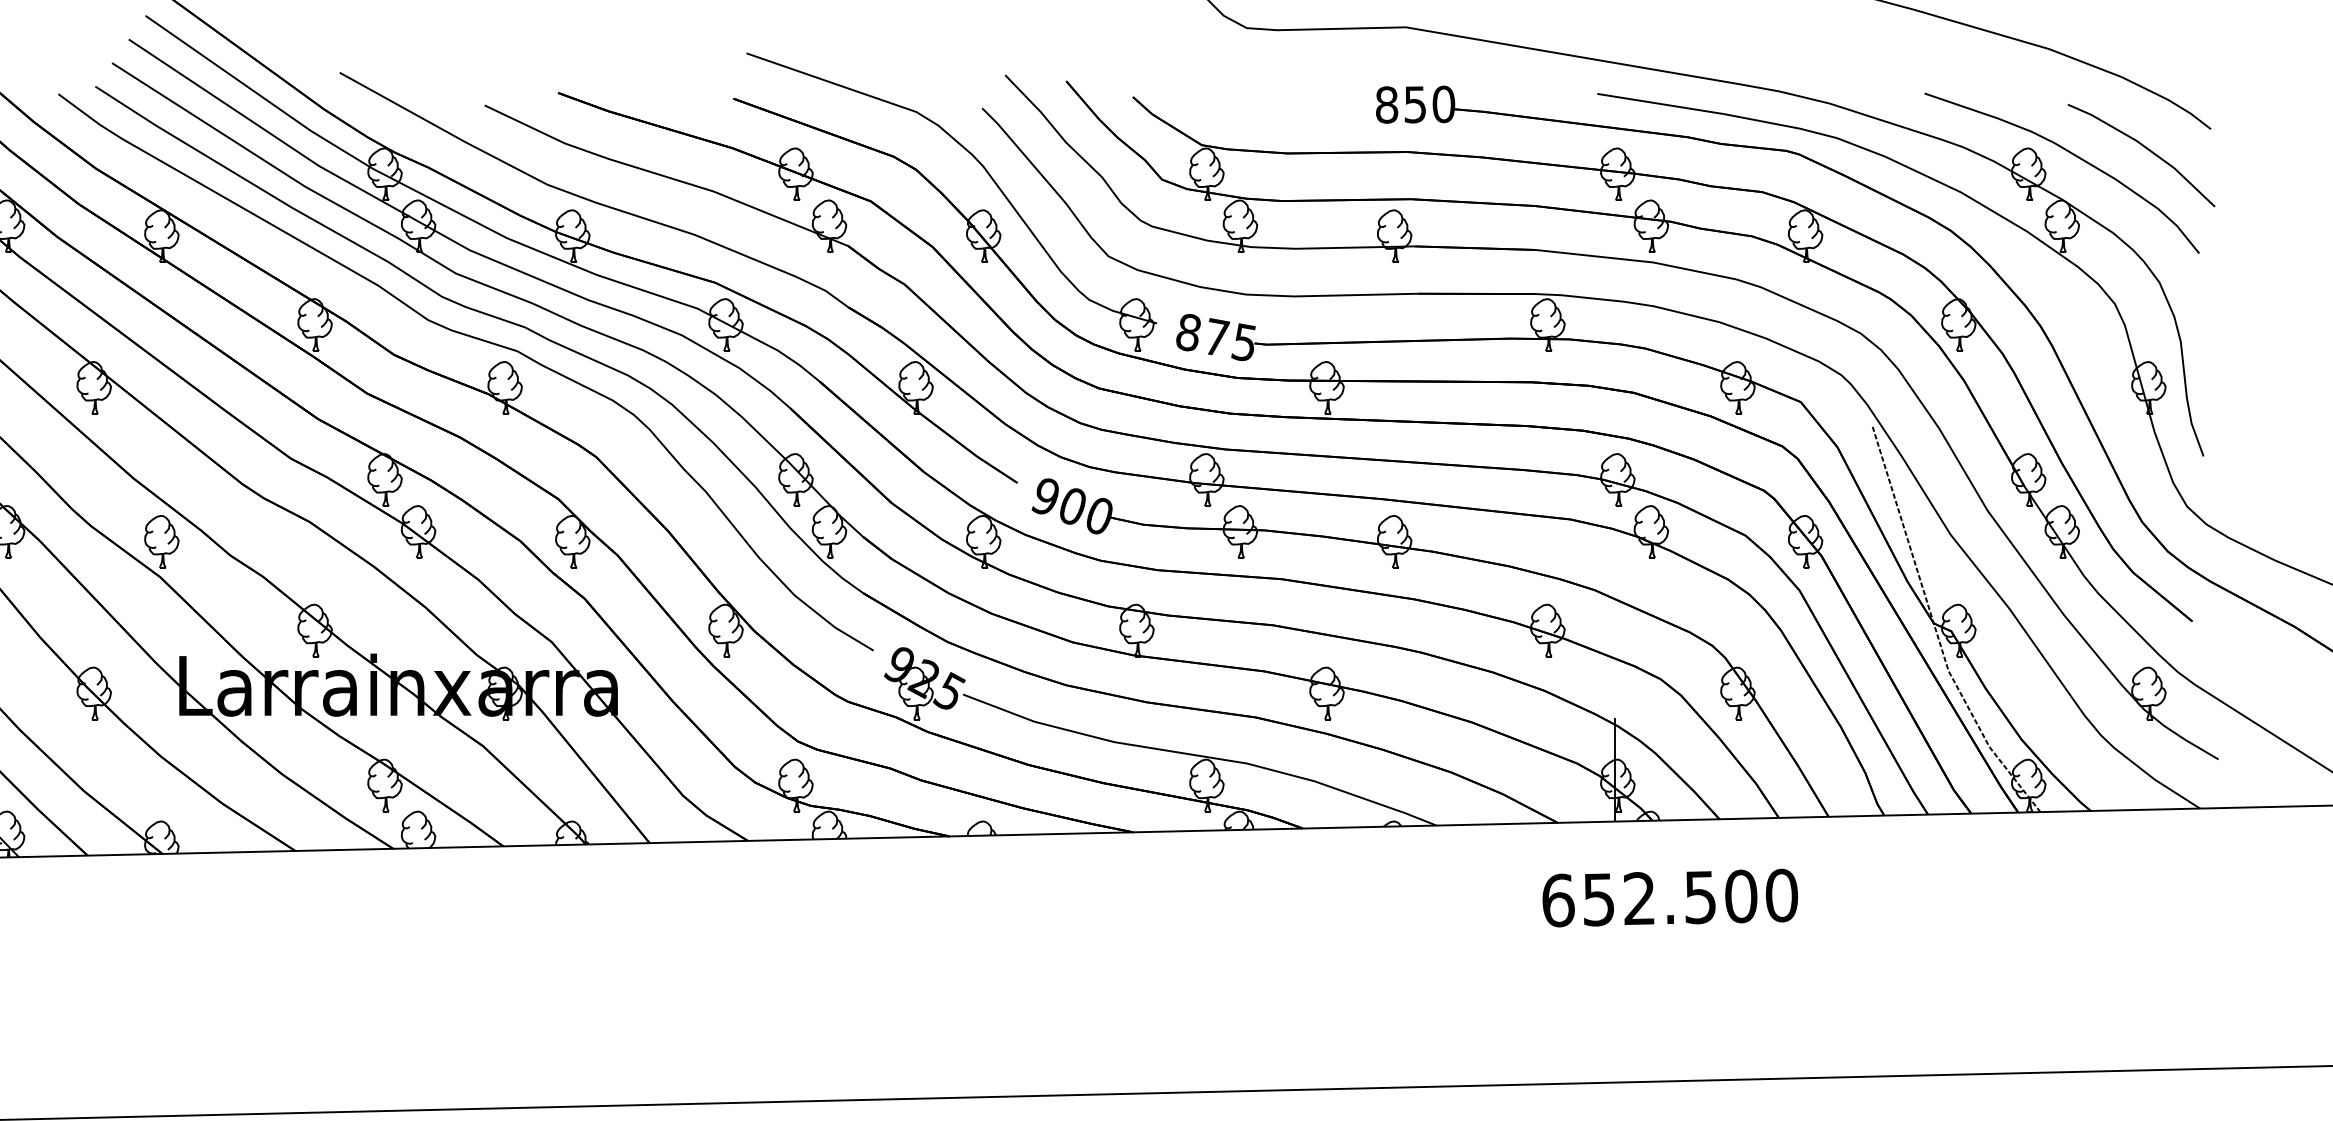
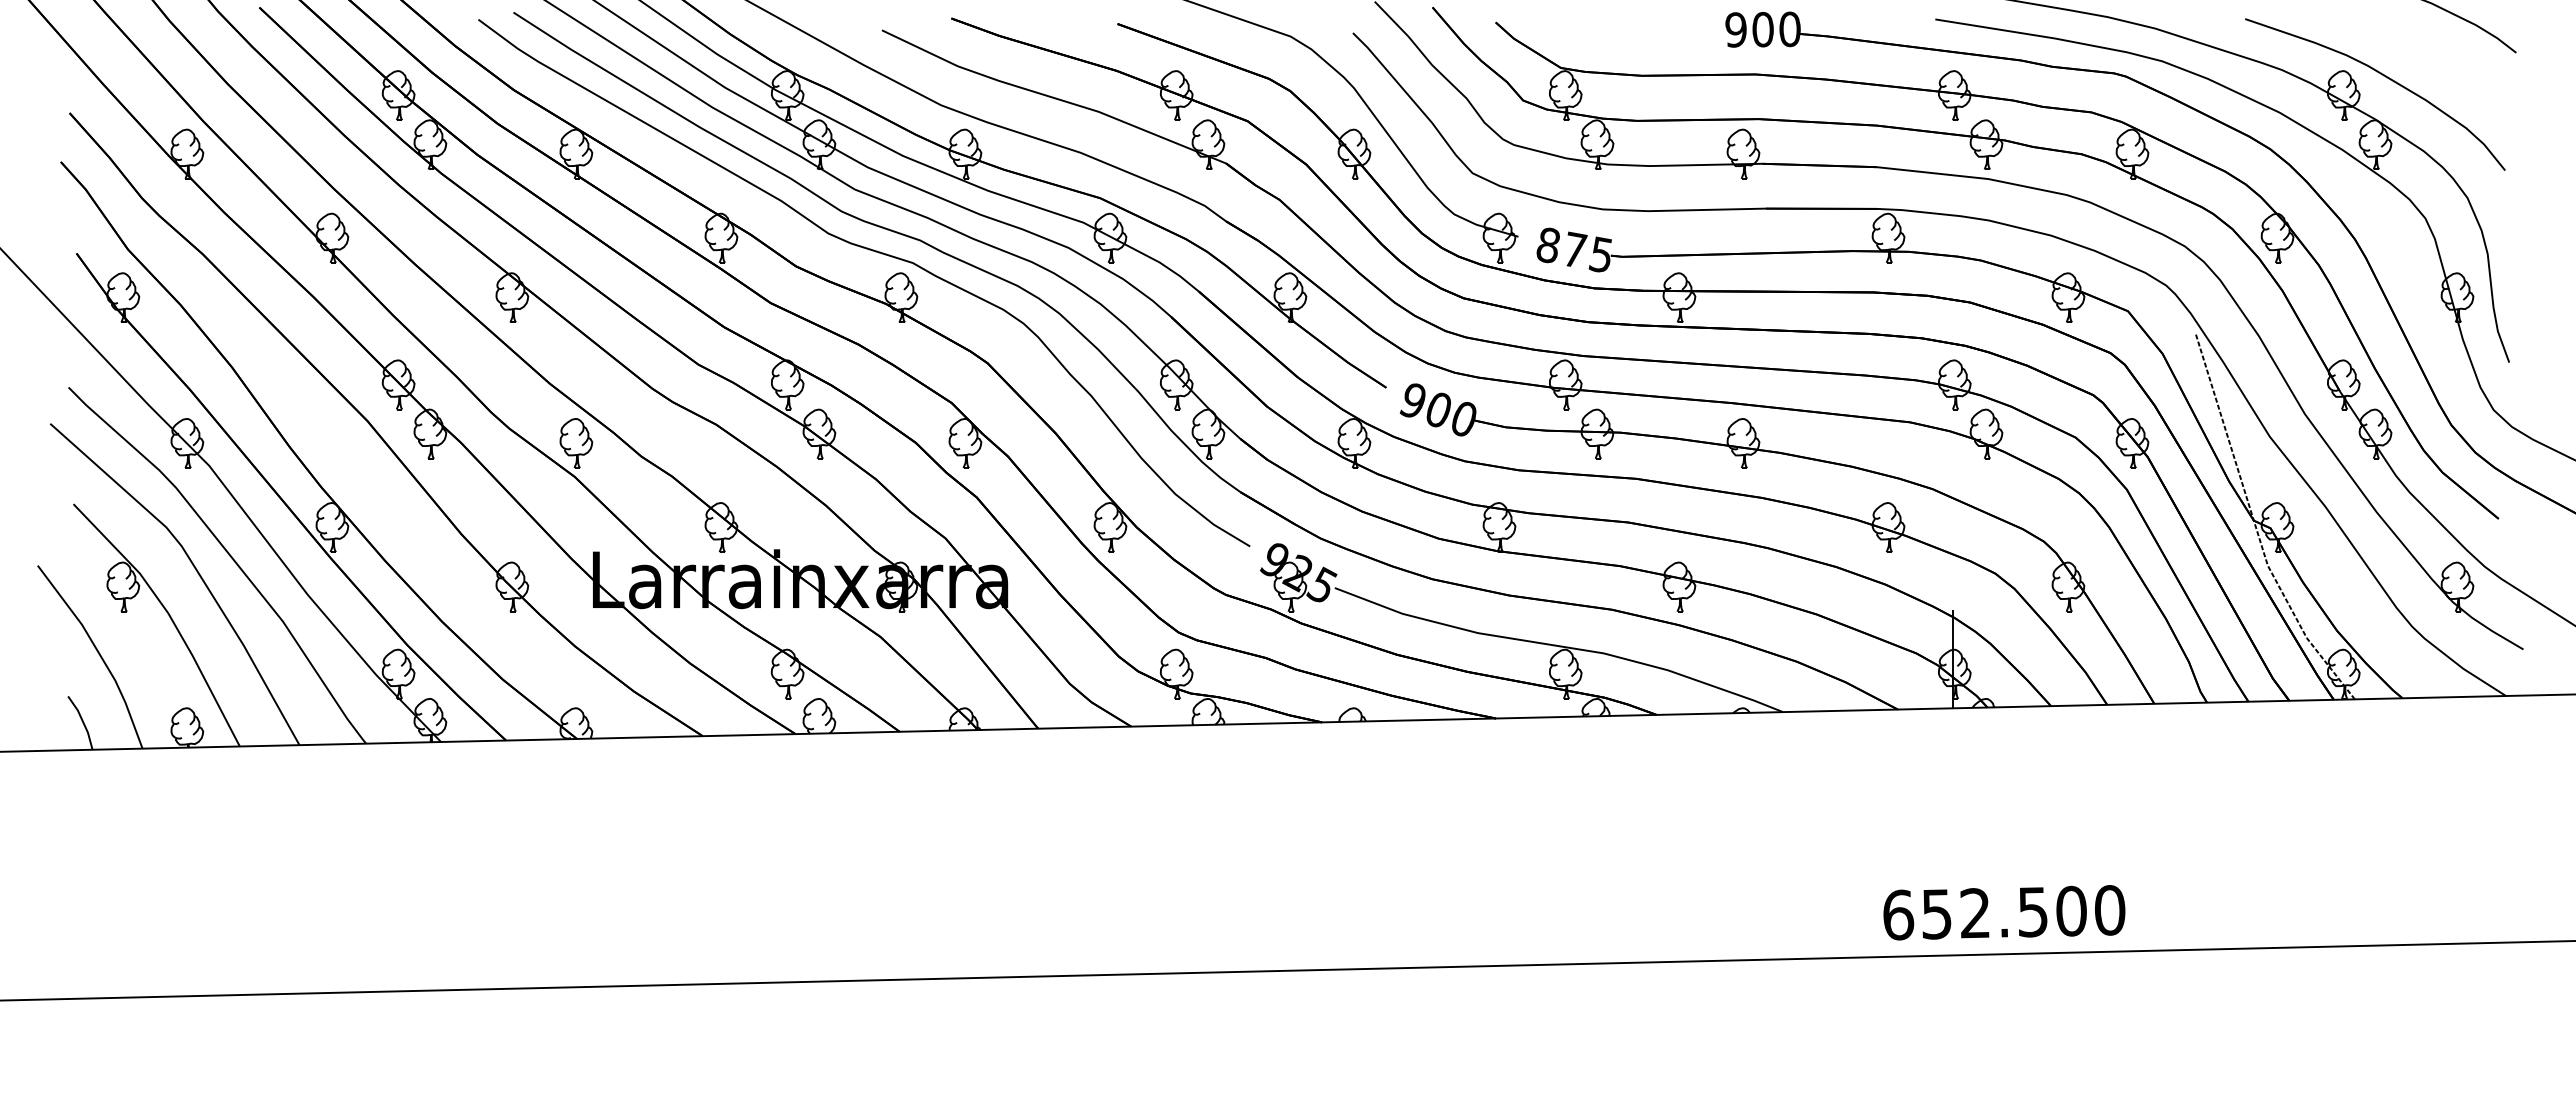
text: (1401, 104) -> (1749, 29), 850 -> 900
line: (2145, 148) -> (2454, 71), removed
text: (1670, 897) -> (2004, 912), moved

